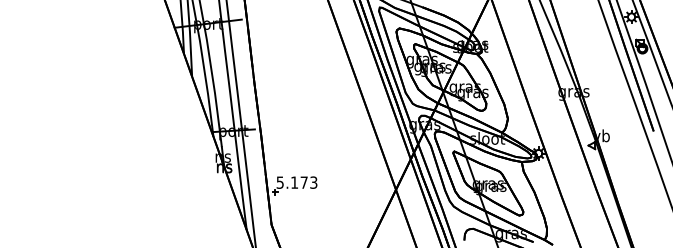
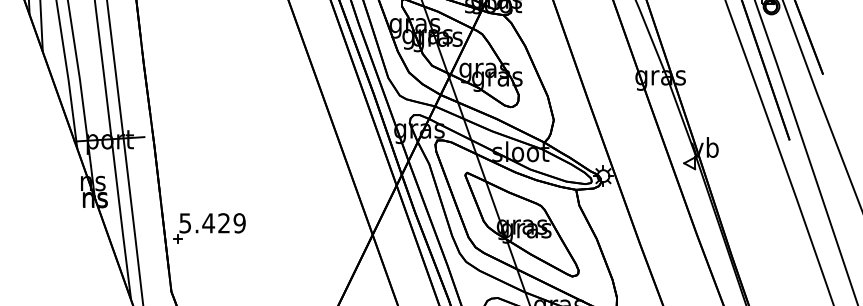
text: (303, 182) -> (223, 223), 5.173 -> 5.429

